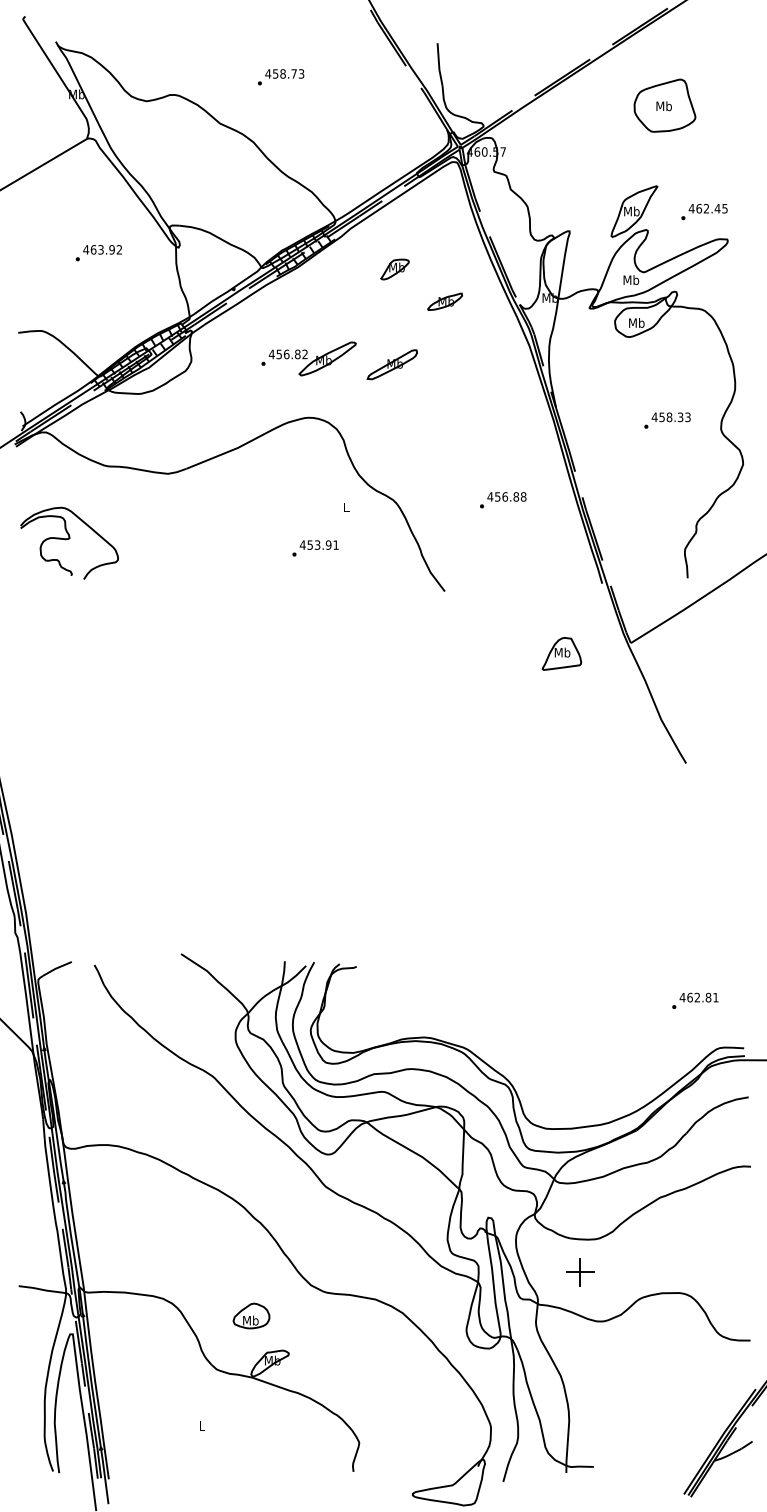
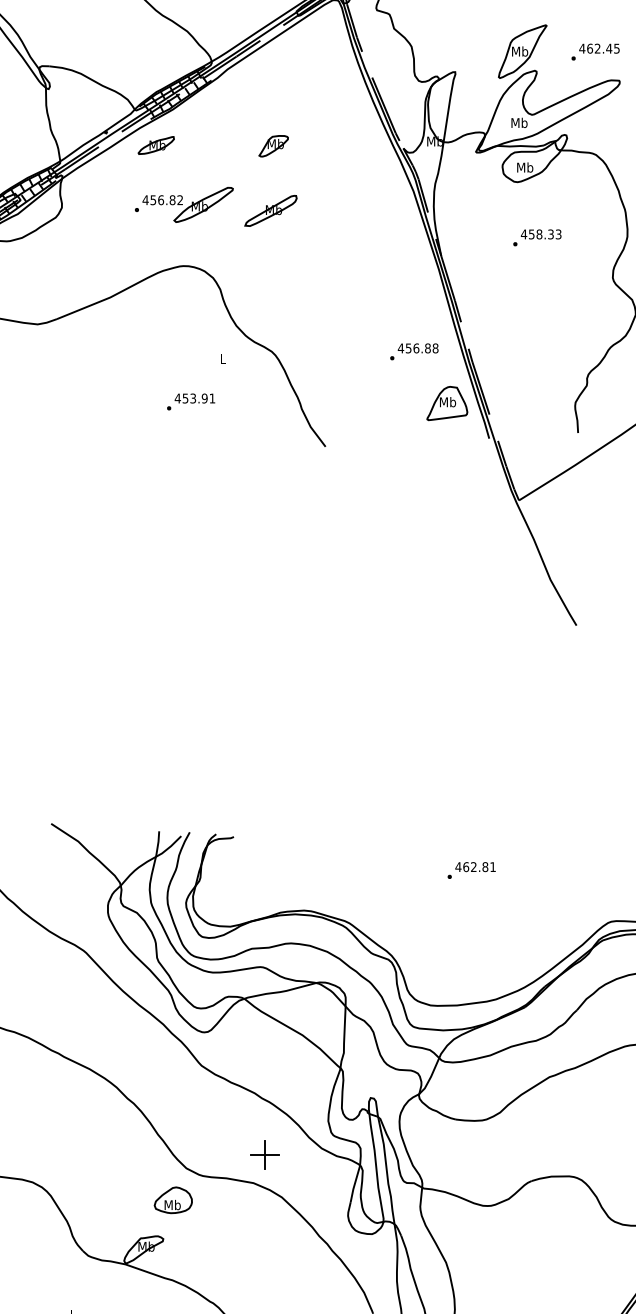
part: (394, 269) -> (273, 146), moved
part: (444, 301) -> (155, 145), moved
text: (667, 420) -> (537, 237), moved
text: (503, 500) -> (414, 352), moved
part: (561, 653) -> (446, 403), moved
text: (695, 1000) -> (471, 870), moved
part: (580, 1272) -> (264, 1155), moved
part: (251, 1315) -> (173, 1199), moved

